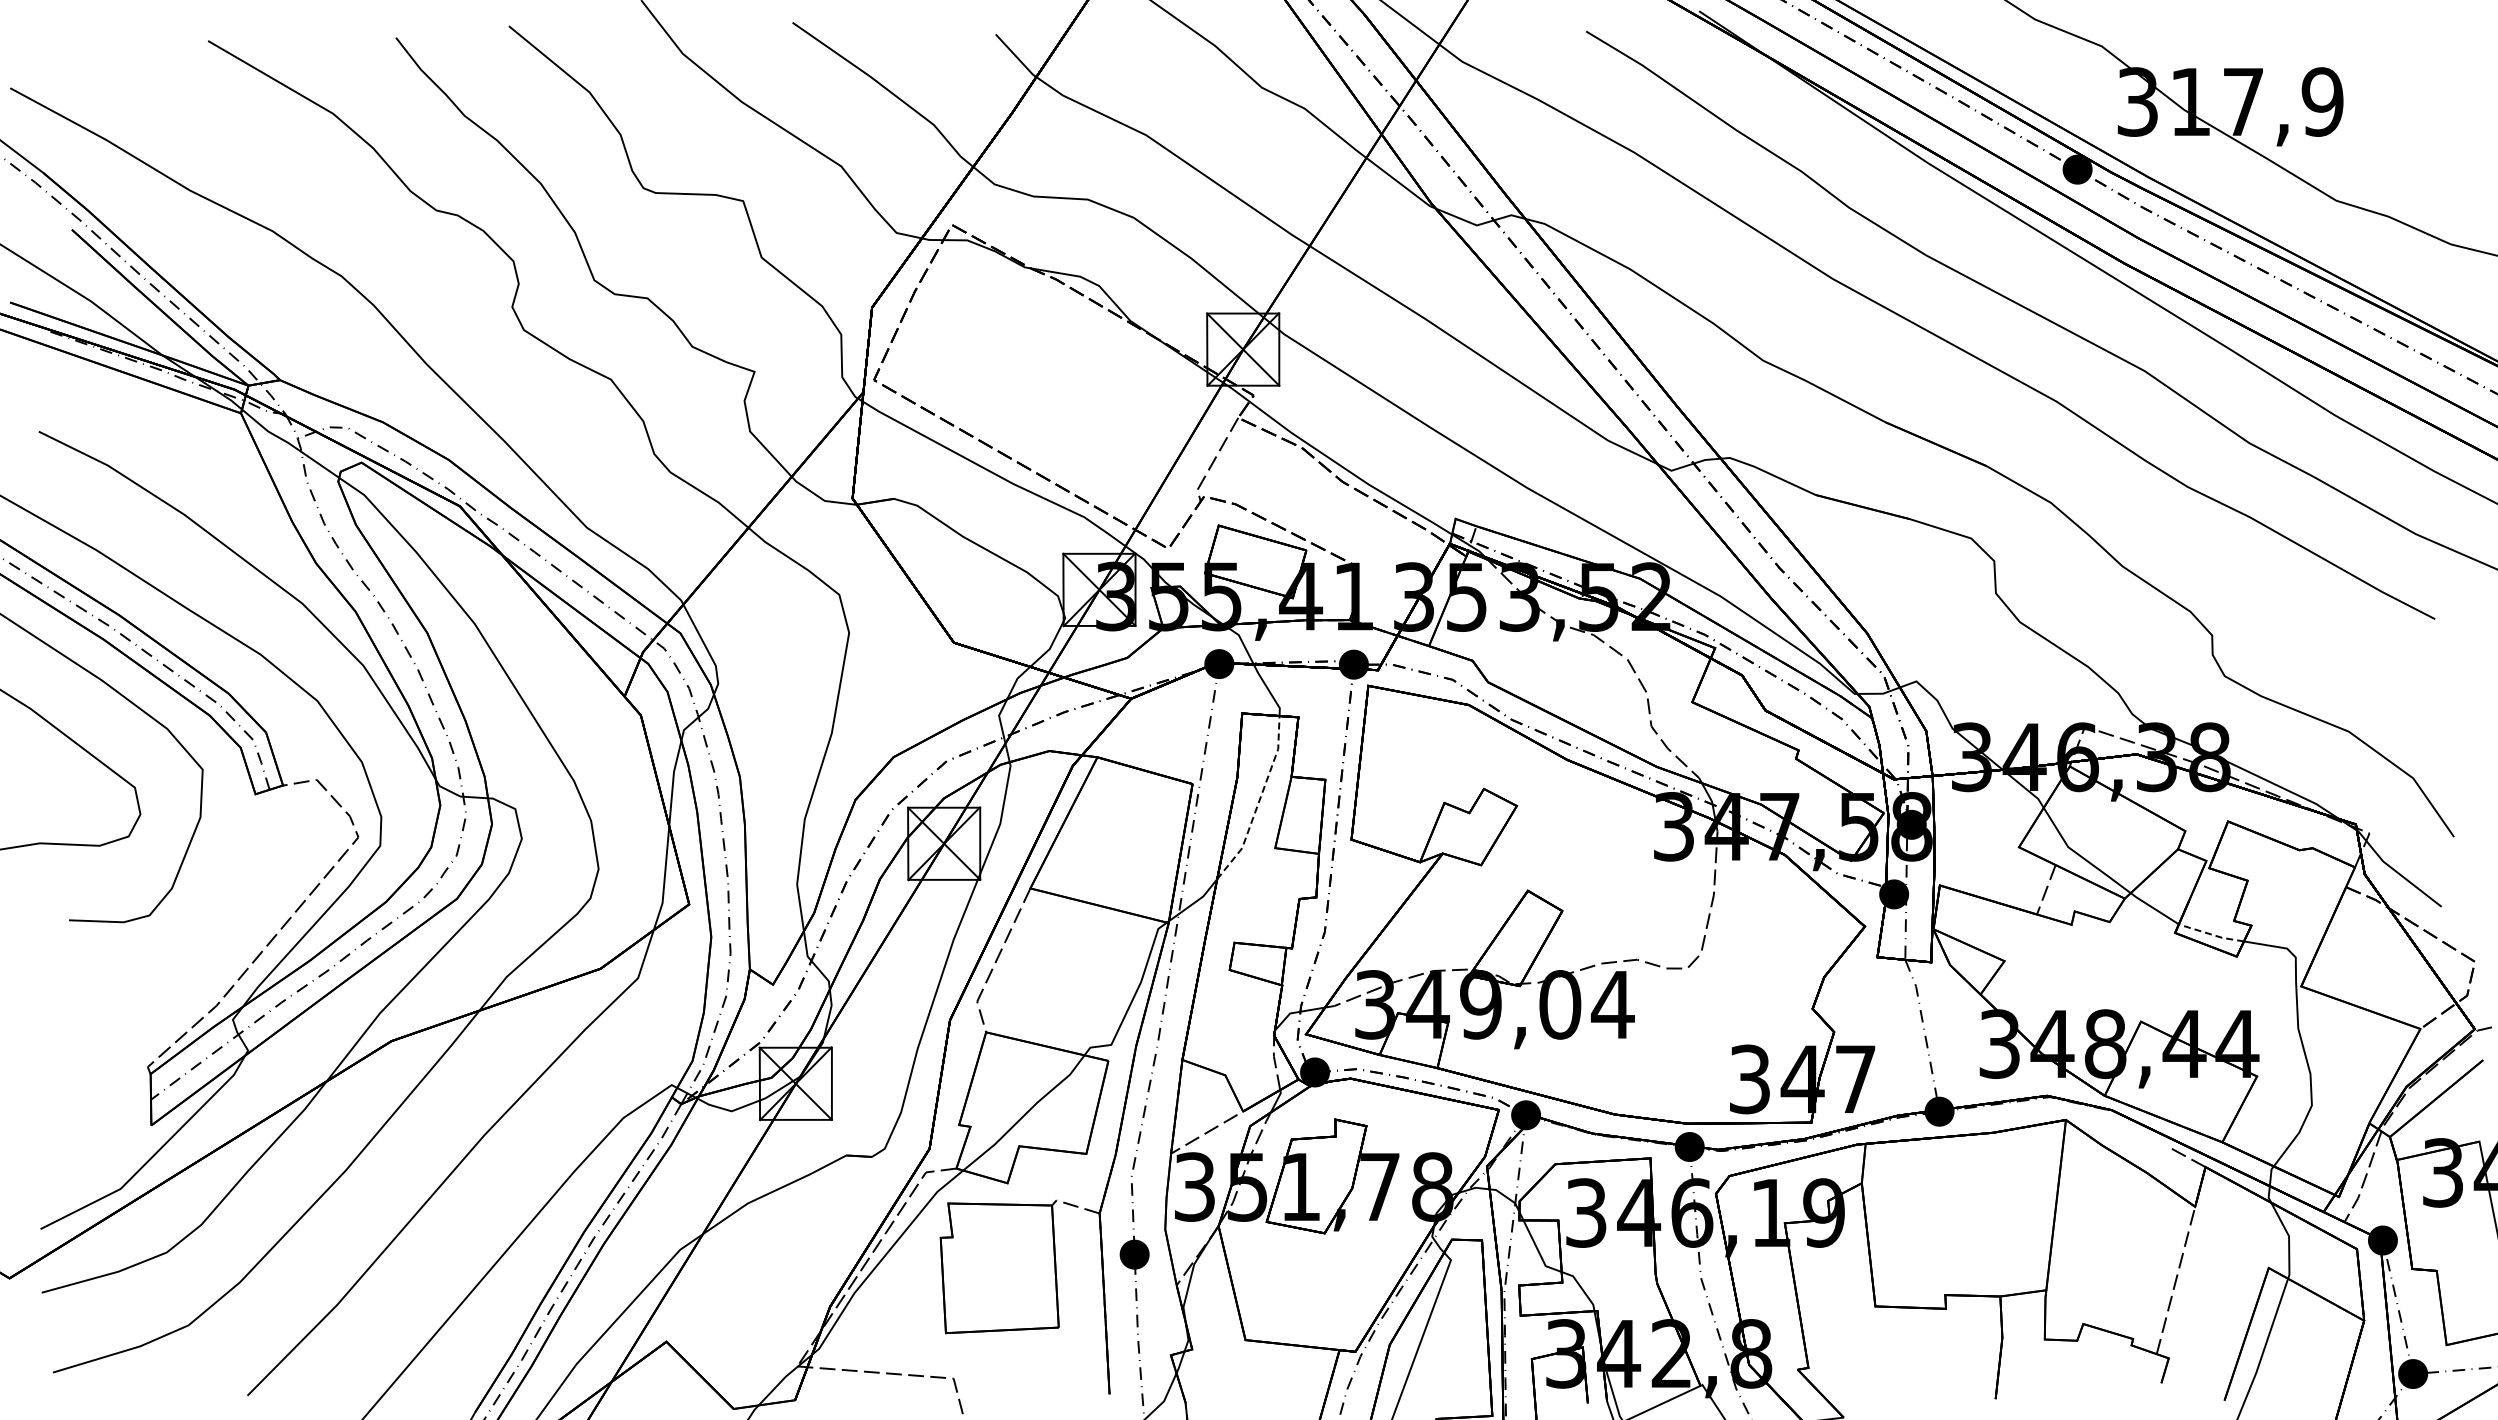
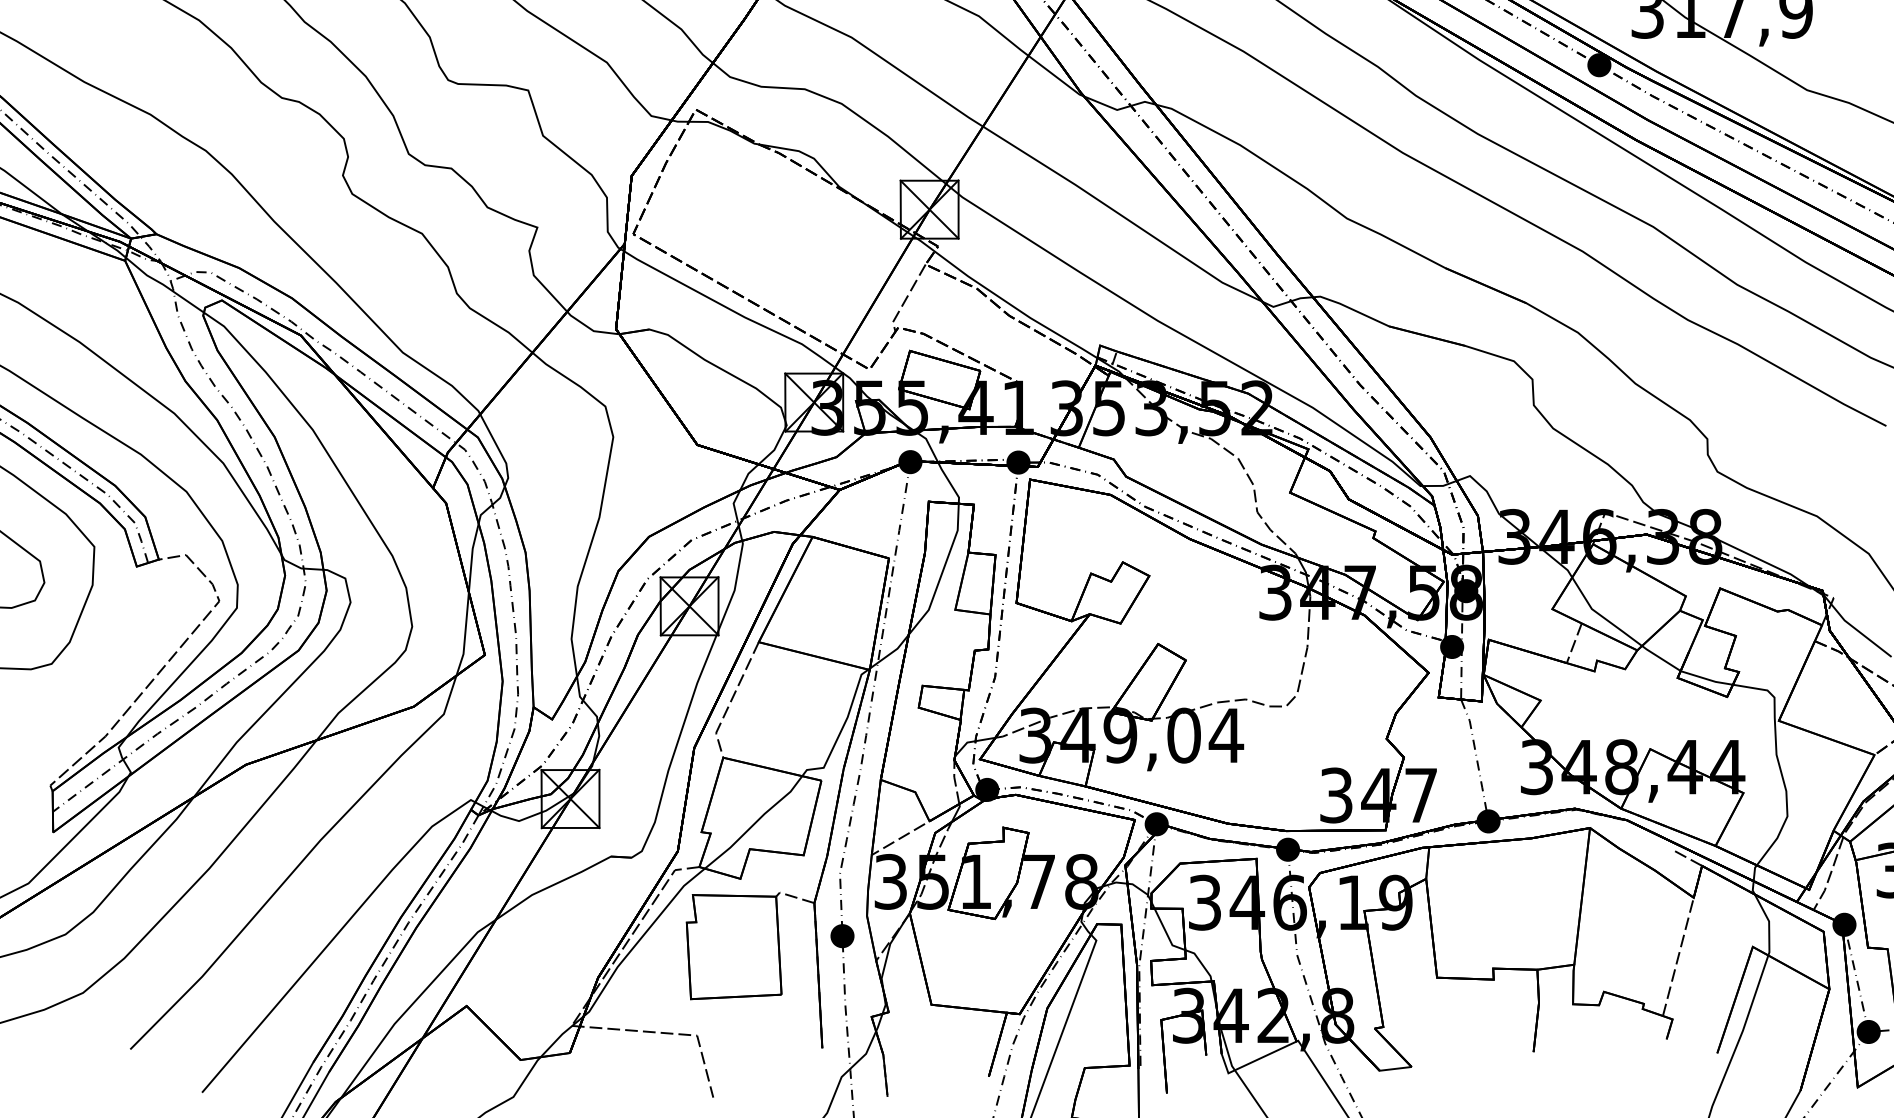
line: (1259, 801) -> (942, 572), dashed -> solid
line: (2210, 934) -> (1706, 679), dashed -> solid

